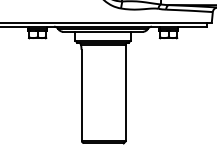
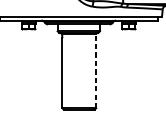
line: (125, 92) -> (95, 70), solid -> dashed

